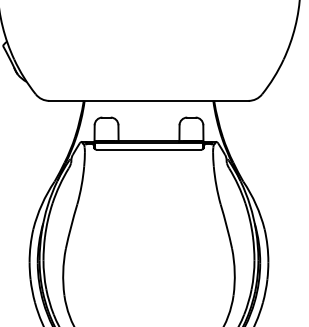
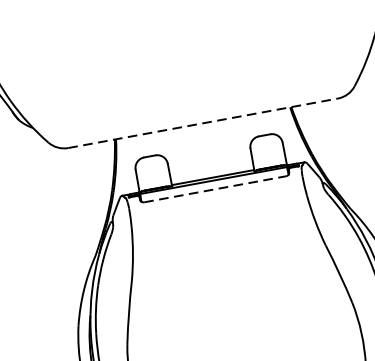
line: (148, 100) -> (202, 122), solid -> dashed
line: (149, 149) -> (215, 188), solid -> dashed

